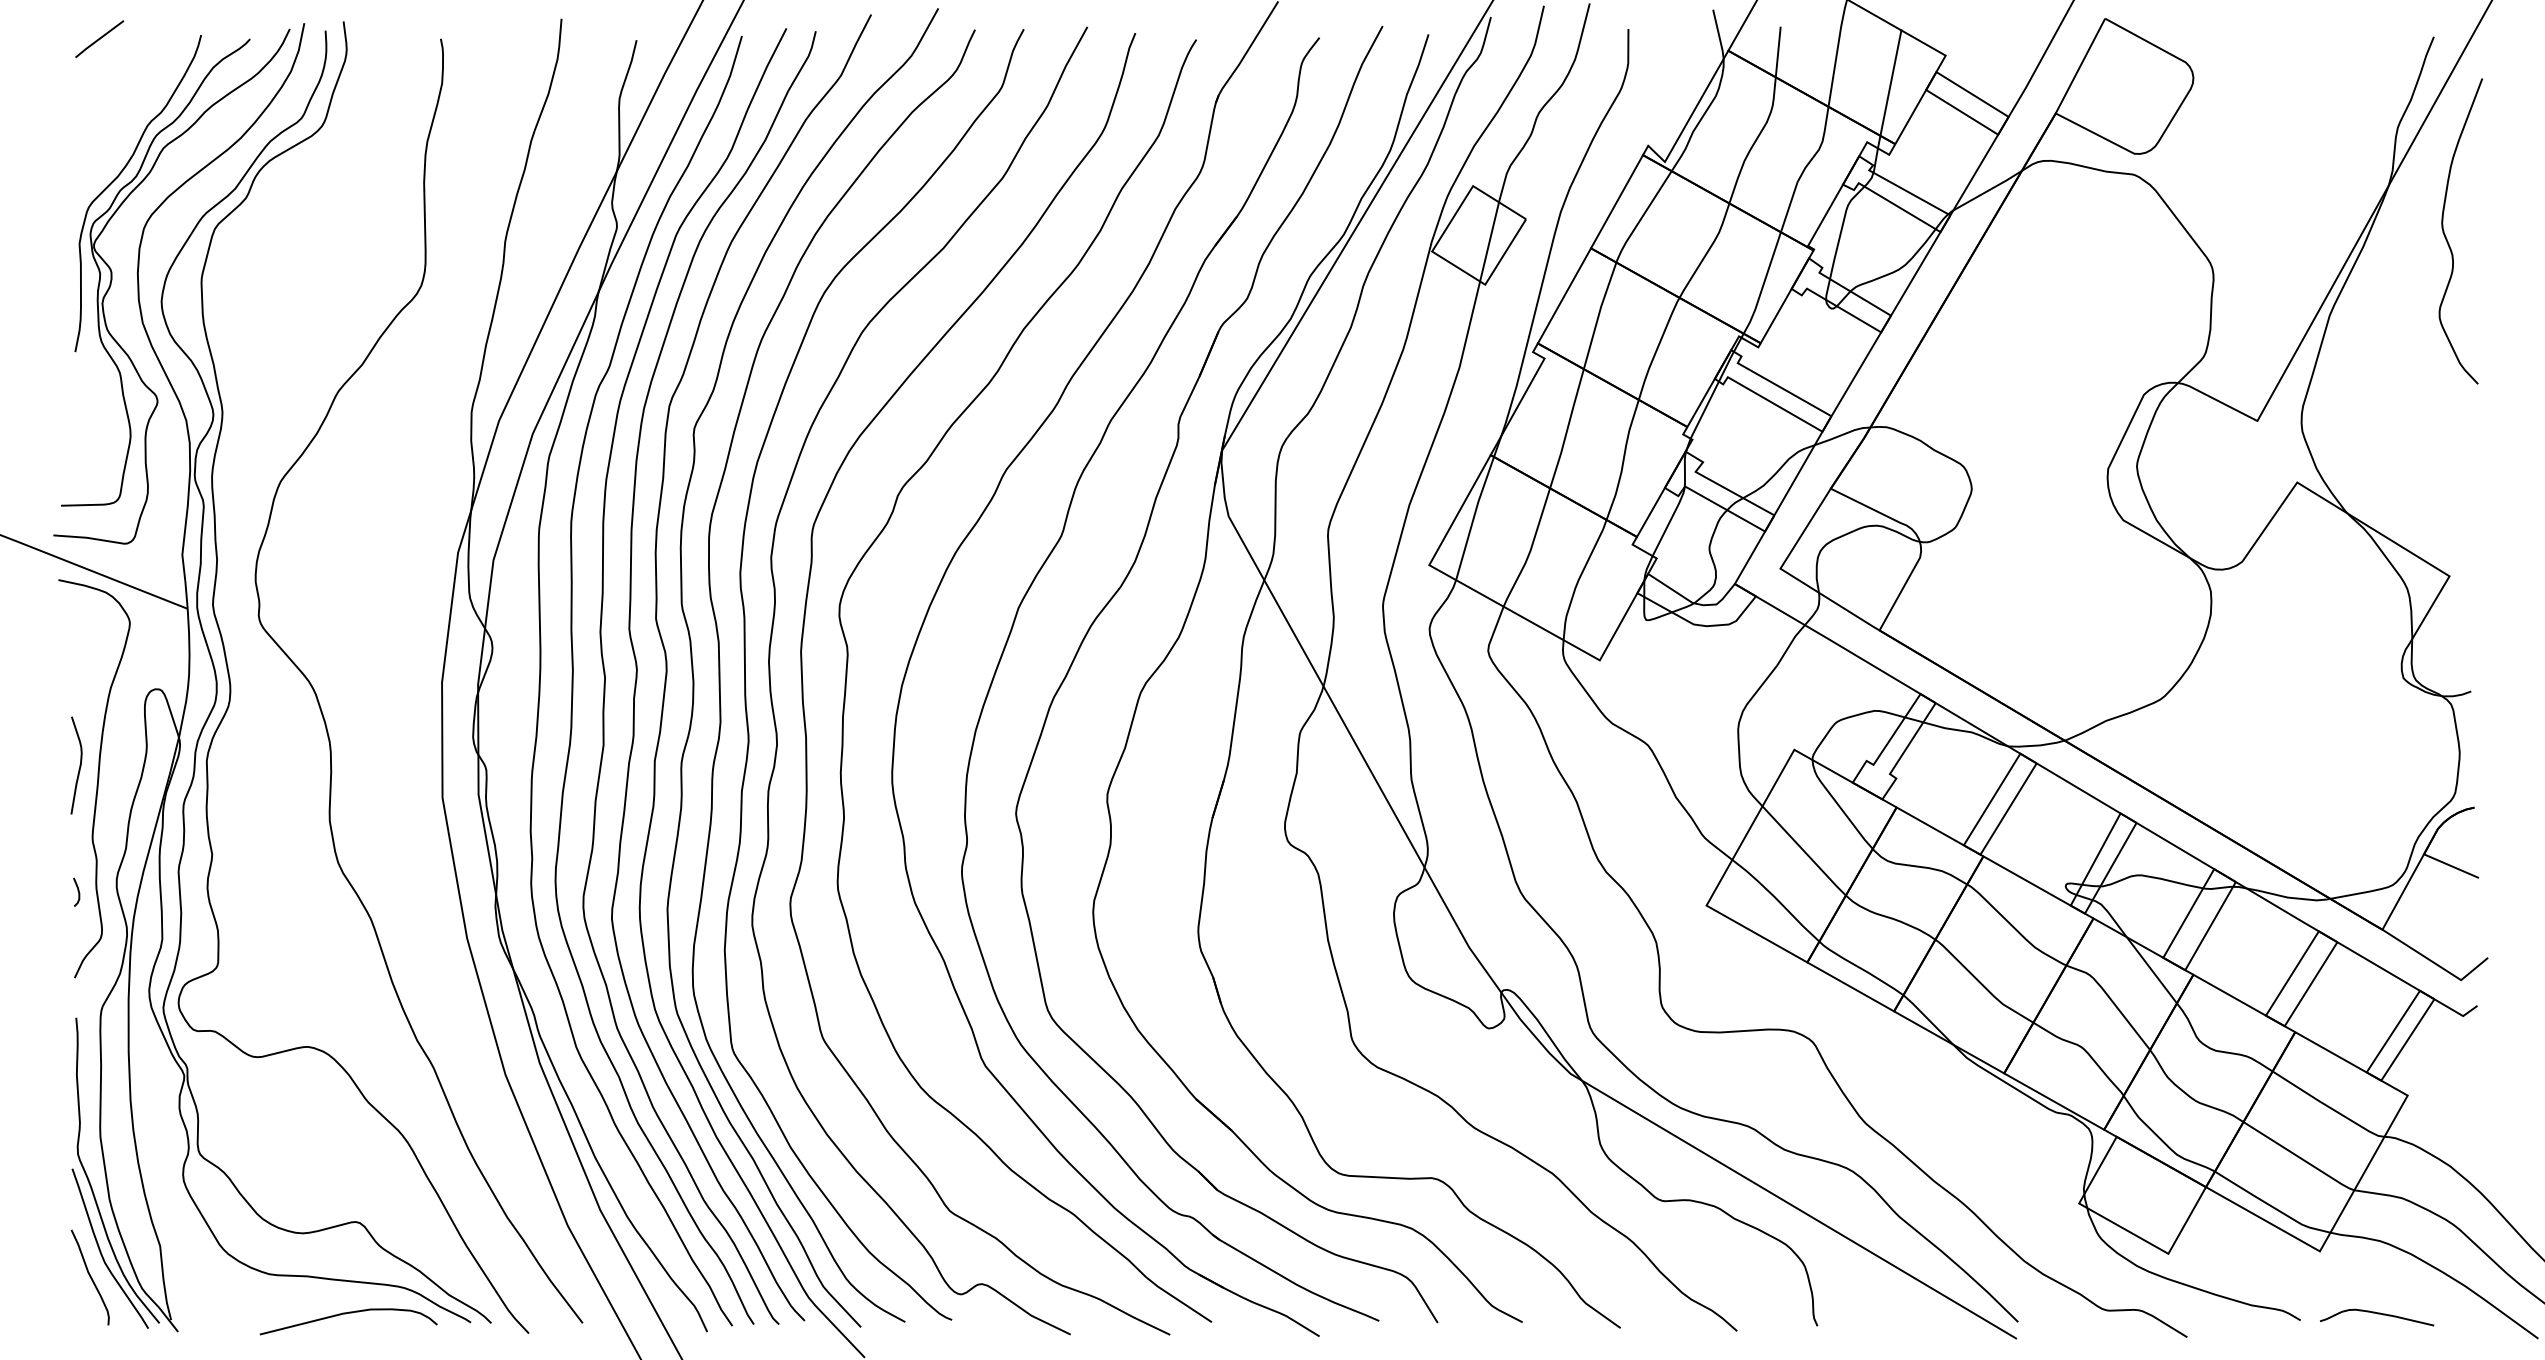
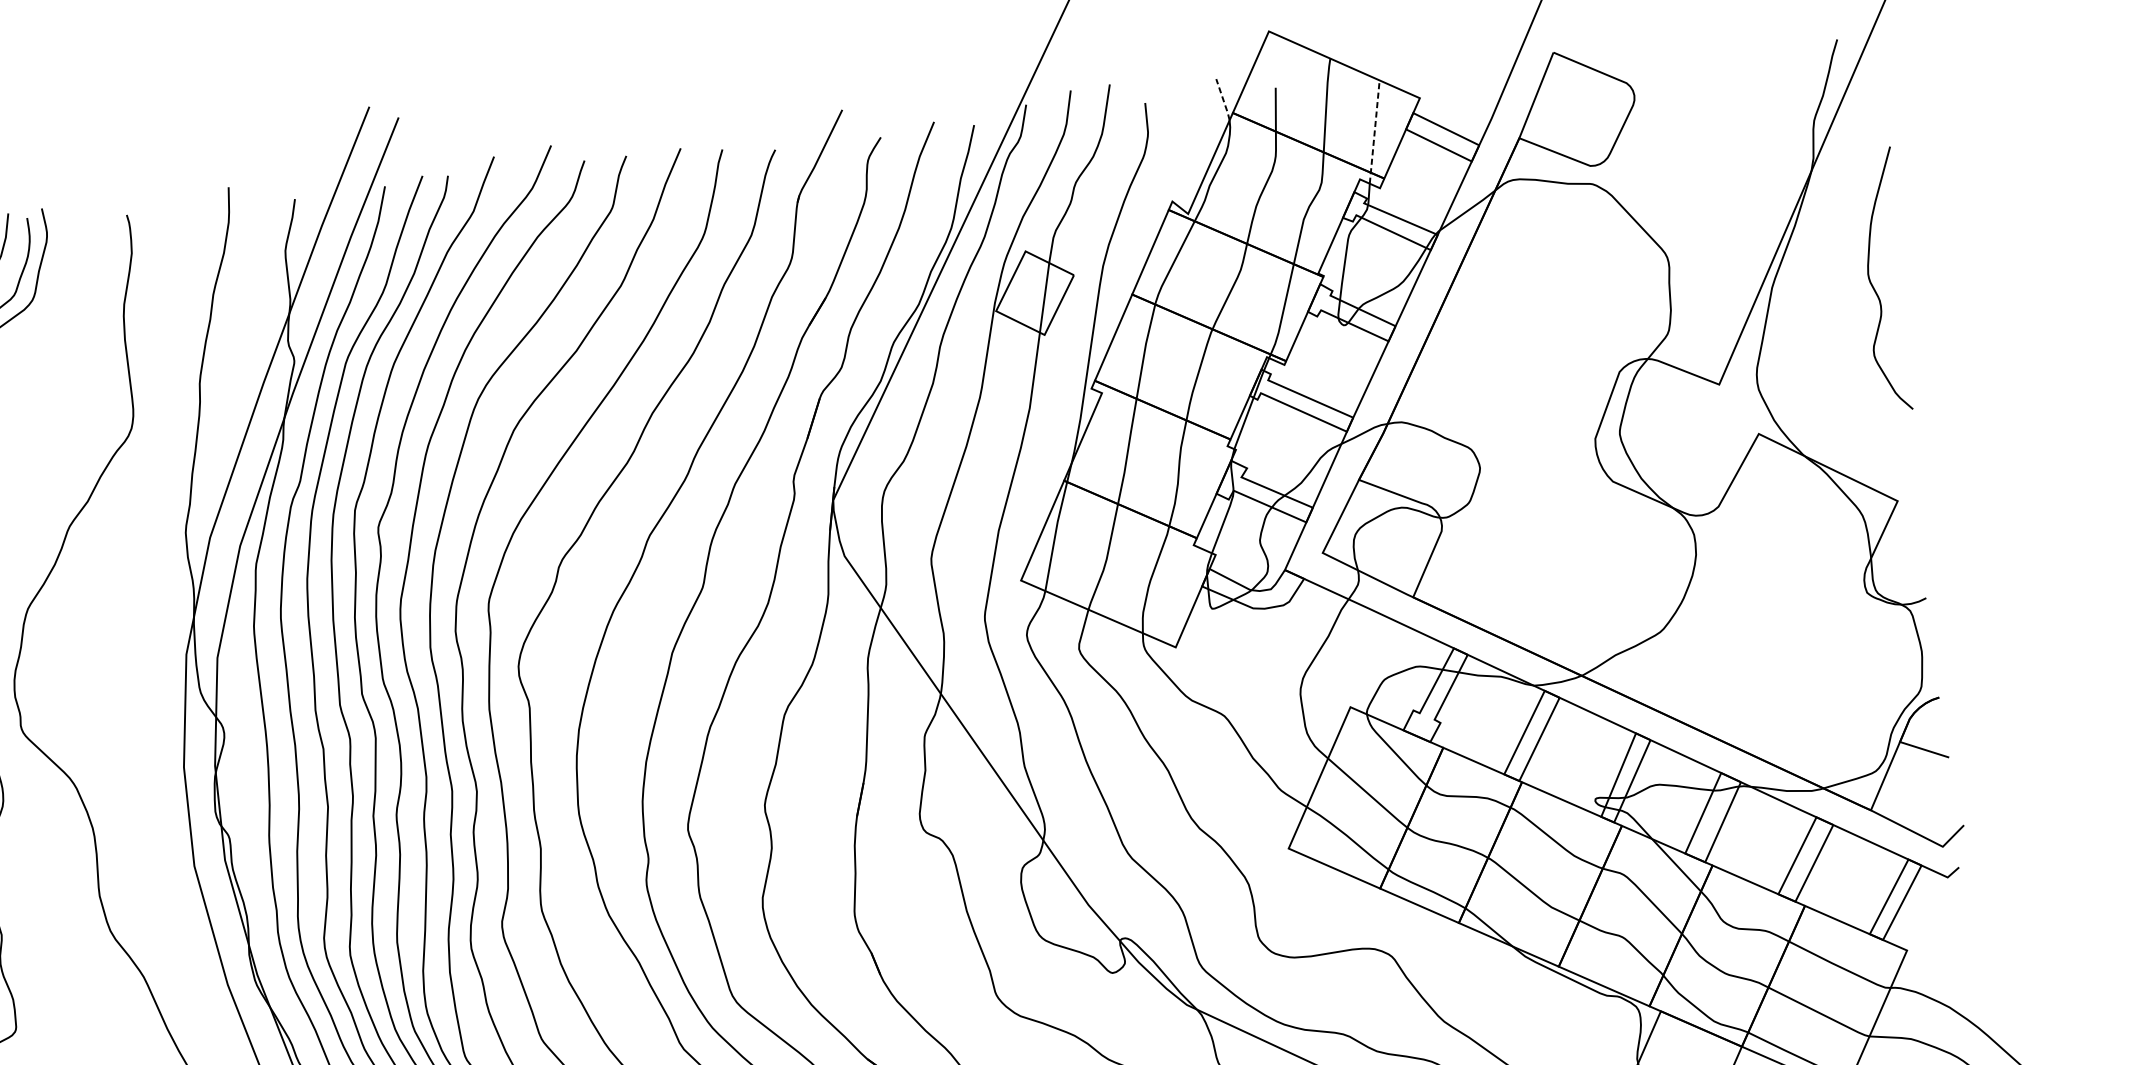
line: (1718, 34) -> (1223, 99), solid -> dashed
line: (1889, 88) -> (1374, 131), solid -> dashed
curve: (2446, 236) -> (1873, 285), moved

